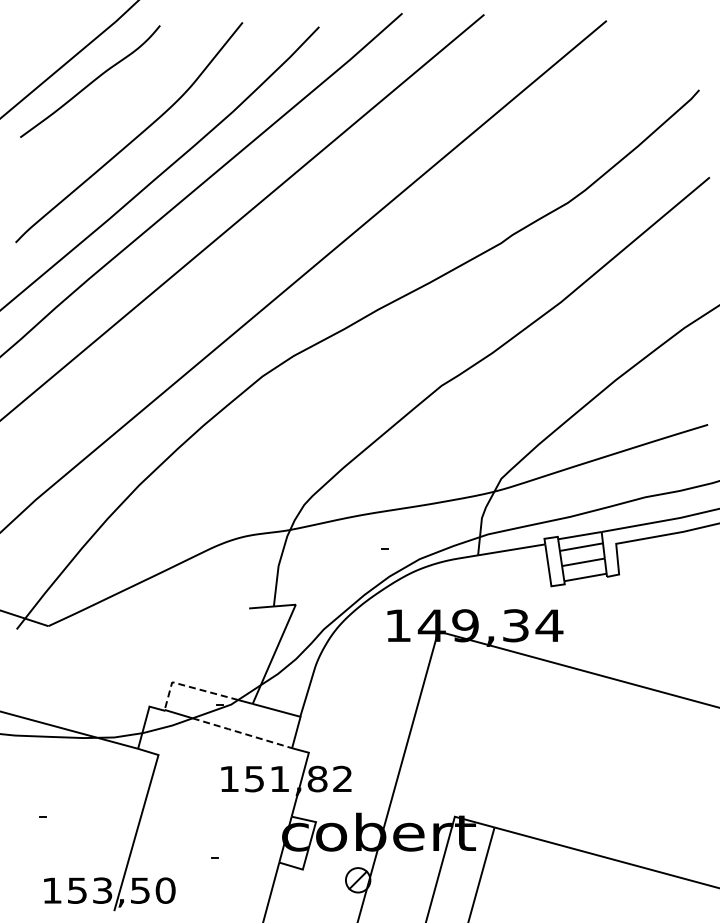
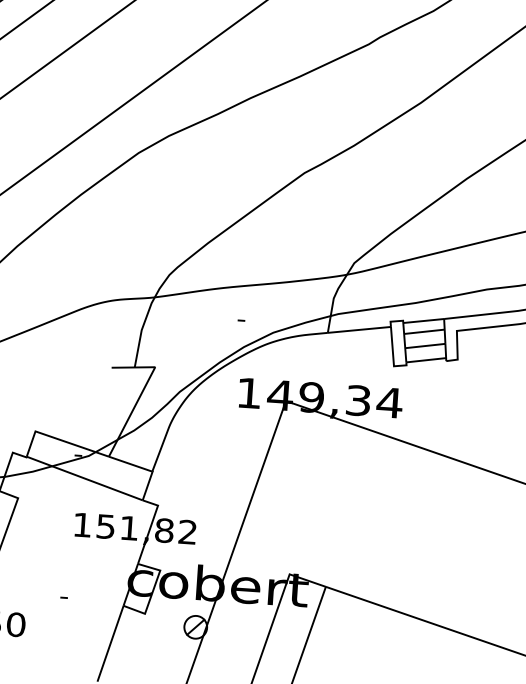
line: (190, 687) -> (52, 437), dashed -> solid
line: (241, 733) -> (96, 483), dashed -> solid

